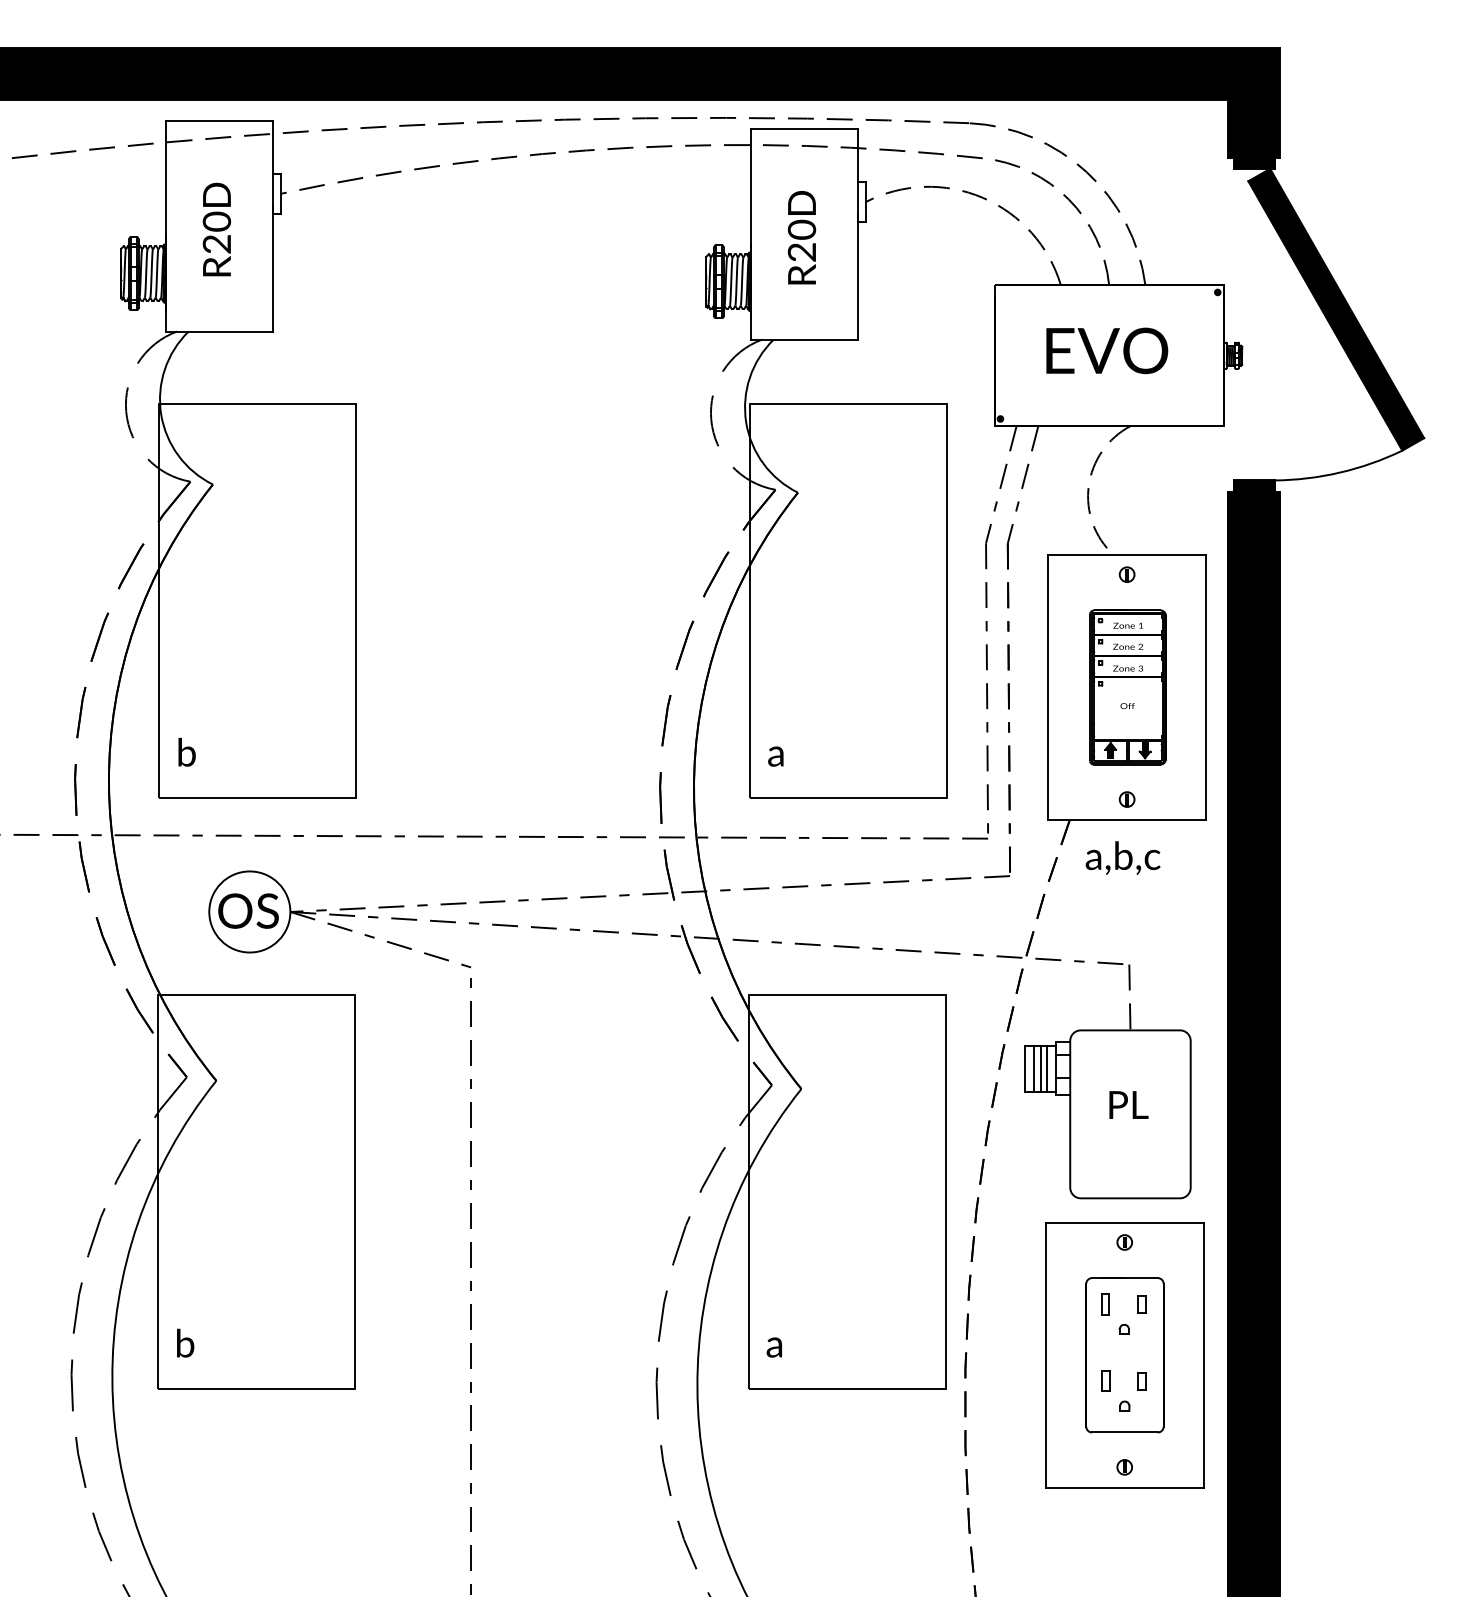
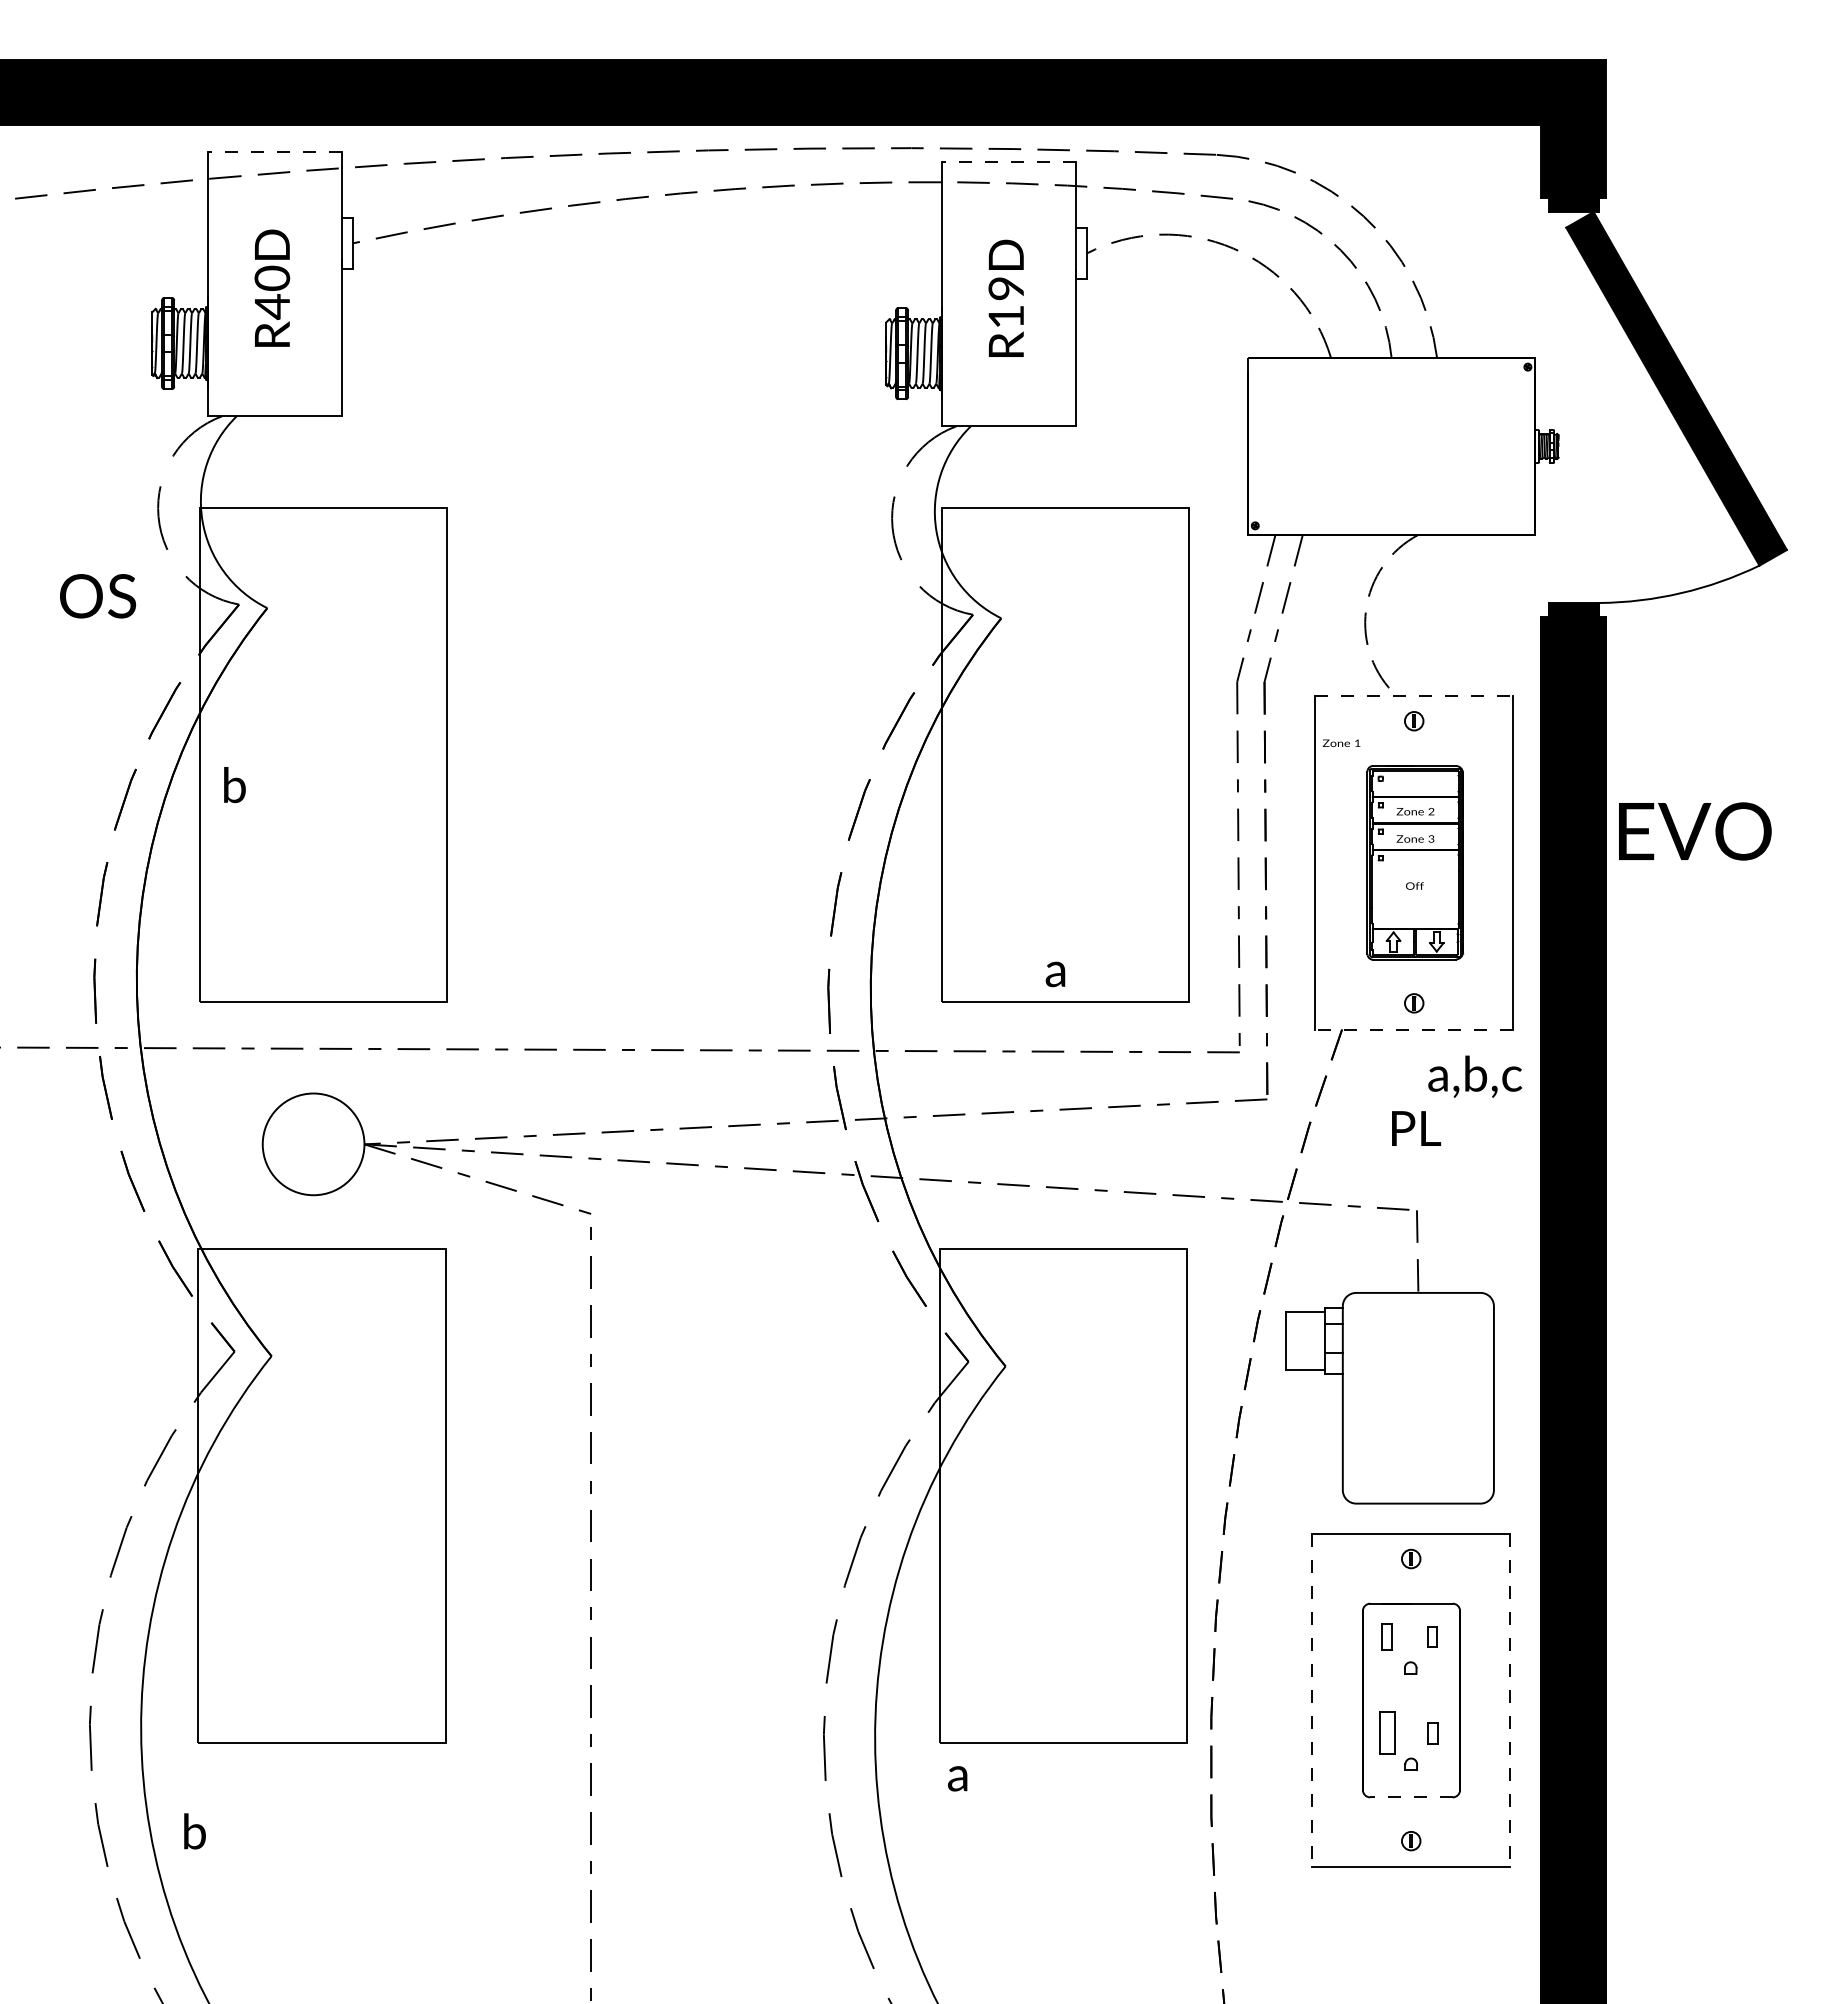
line: (218, 120) -> (274, 151), solid -> dashed
line: (803, 129) -> (1008, 162), solid -> dashed
text: (802, 240) -> (1006, 302), R20D -> R19D
text: (216, 244) -> (271, 307), R20D -> R40D
text: (1107, 350) -> (1695, 831), moved
line: (1127, 554) -> (1414, 696), solid -> dashed
text: (1128, 625) -> (1341, 742), moved
fill: (1110, 750) -> (1393, 941), removed
fill: (1144, 750) -> (1436, 941), removed
text: (186, 752) -> (234, 785), moved
text: (775, 756) -> (1055, 974), moved
line: (1126, 820) -> (1413, 1029), solid -> dashed
text: (1122, 857) -> (1474, 1076), moved
text: (248, 911) -> (97, 596), moved
line: (1034, 1068) -> (1297, 1340), removed
line: (1040, 1068) -> (1305, 1340), removed
line: (1047, 1068) -> (1314, 1340), removed
text: (1128, 1104) -> (1416, 1128), moved
text: (185, 1343) -> (194, 1831), moved
text: (774, 1347) -> (957, 1778), moved
line: (1045, 1355) -> (1311, 1700), solid -> dashed
line: (1203, 1355) -> (1510, 1700), solid -> dashed
part: (1105, 1380) -> (1387, 1732), size x1.6
line: (1124, 1432) -> (1411, 1797), solid -> dashed

